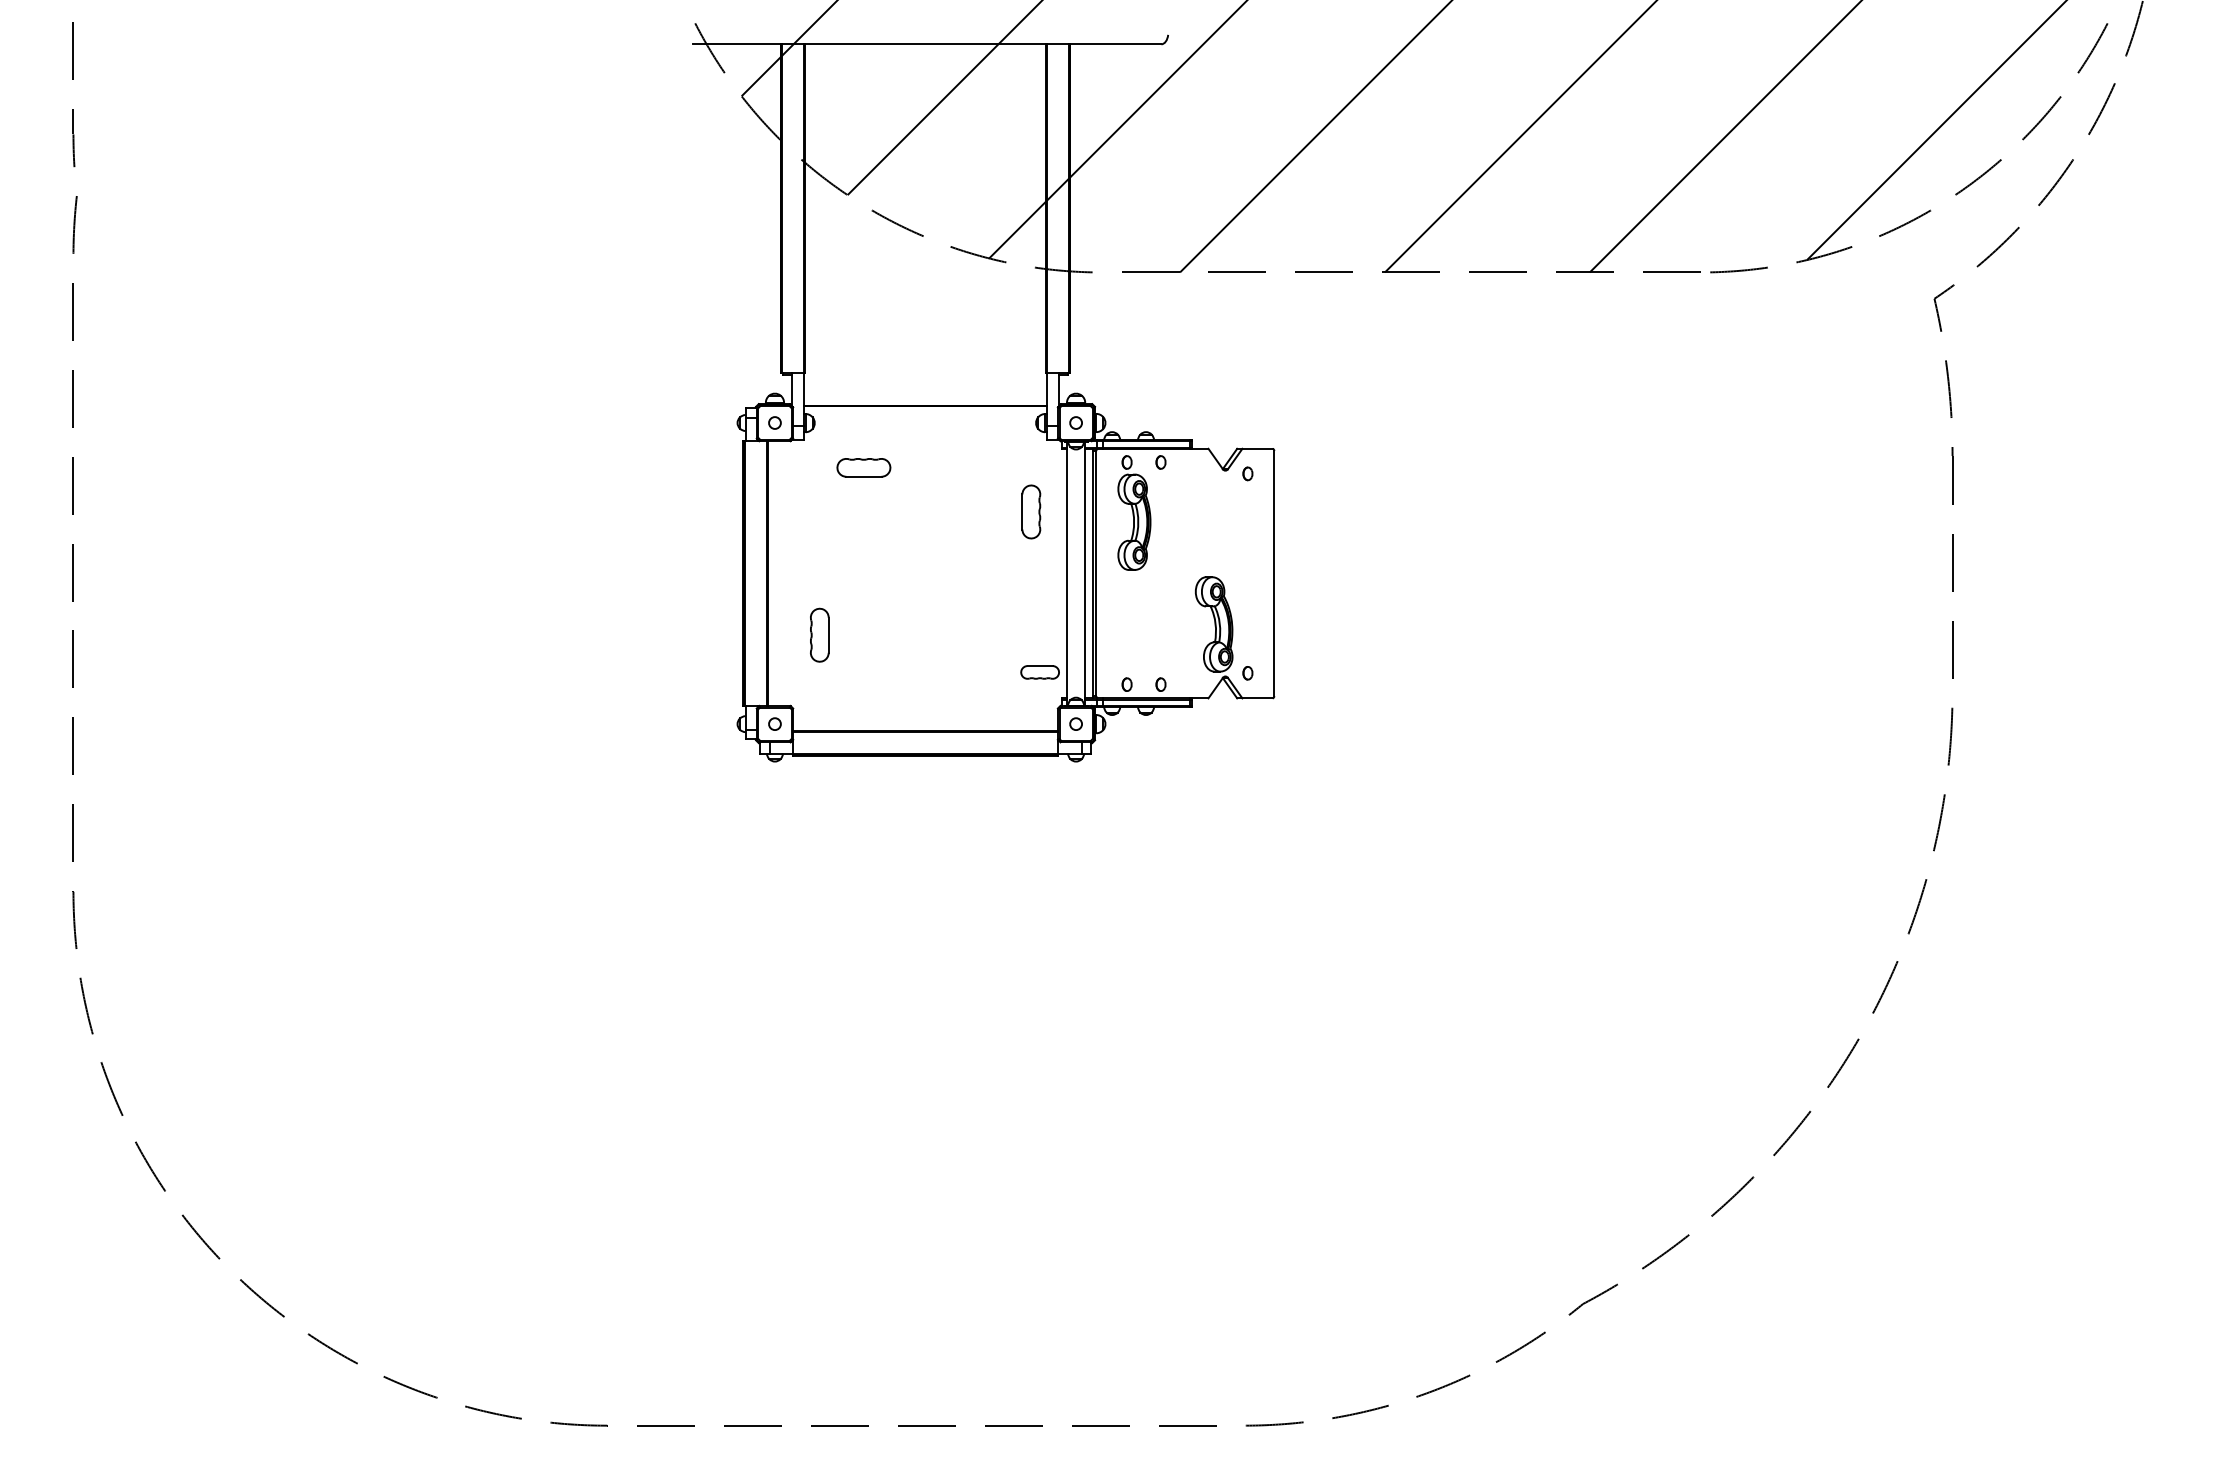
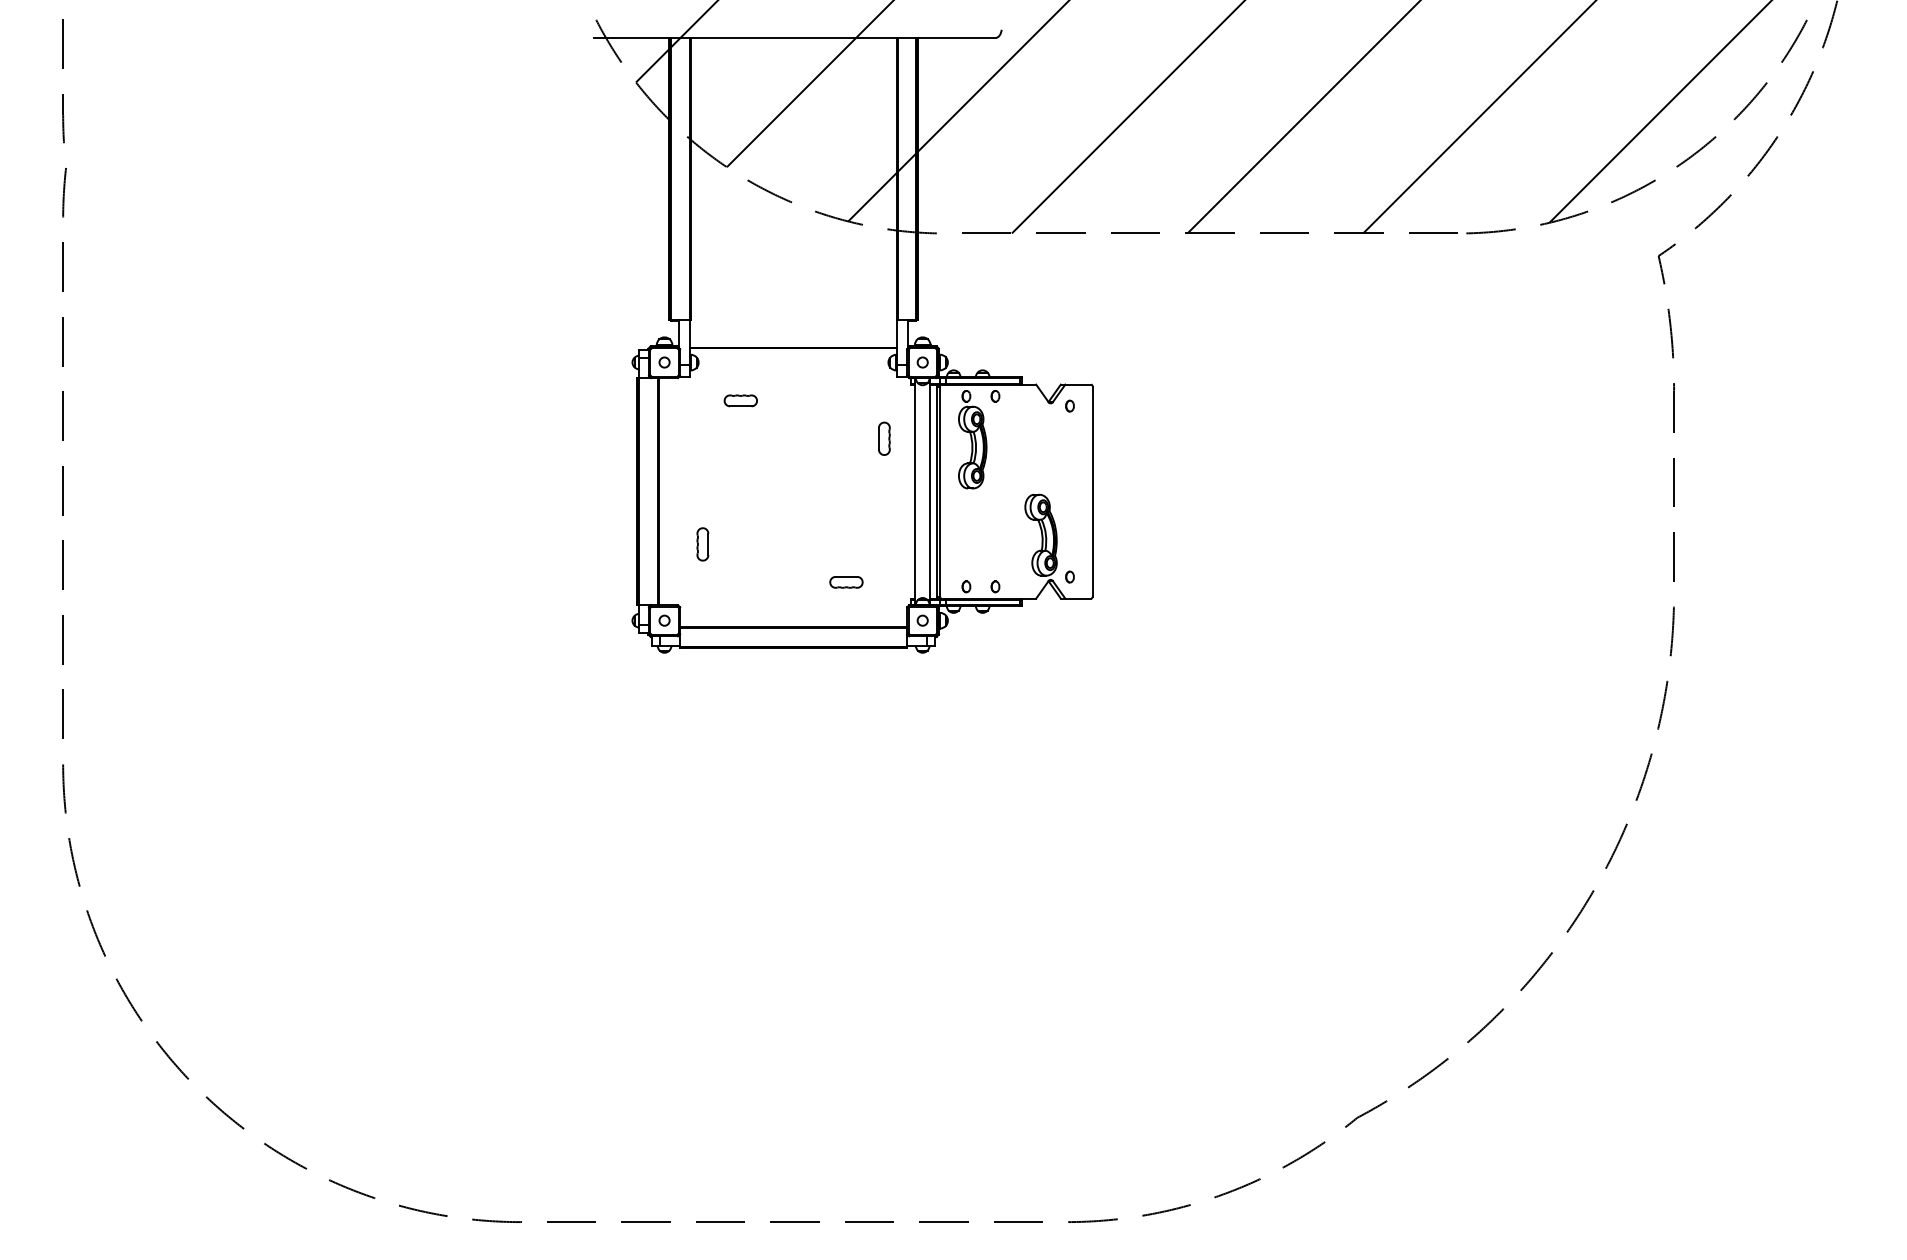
part: (863, 467) -> (740, 400), size x0.71
part: (1031, 511) -> (884, 438), size x0.71
part: (819, 634) -> (702, 543), size x0.71
part: (1039, 672) -> (845, 582), moved

